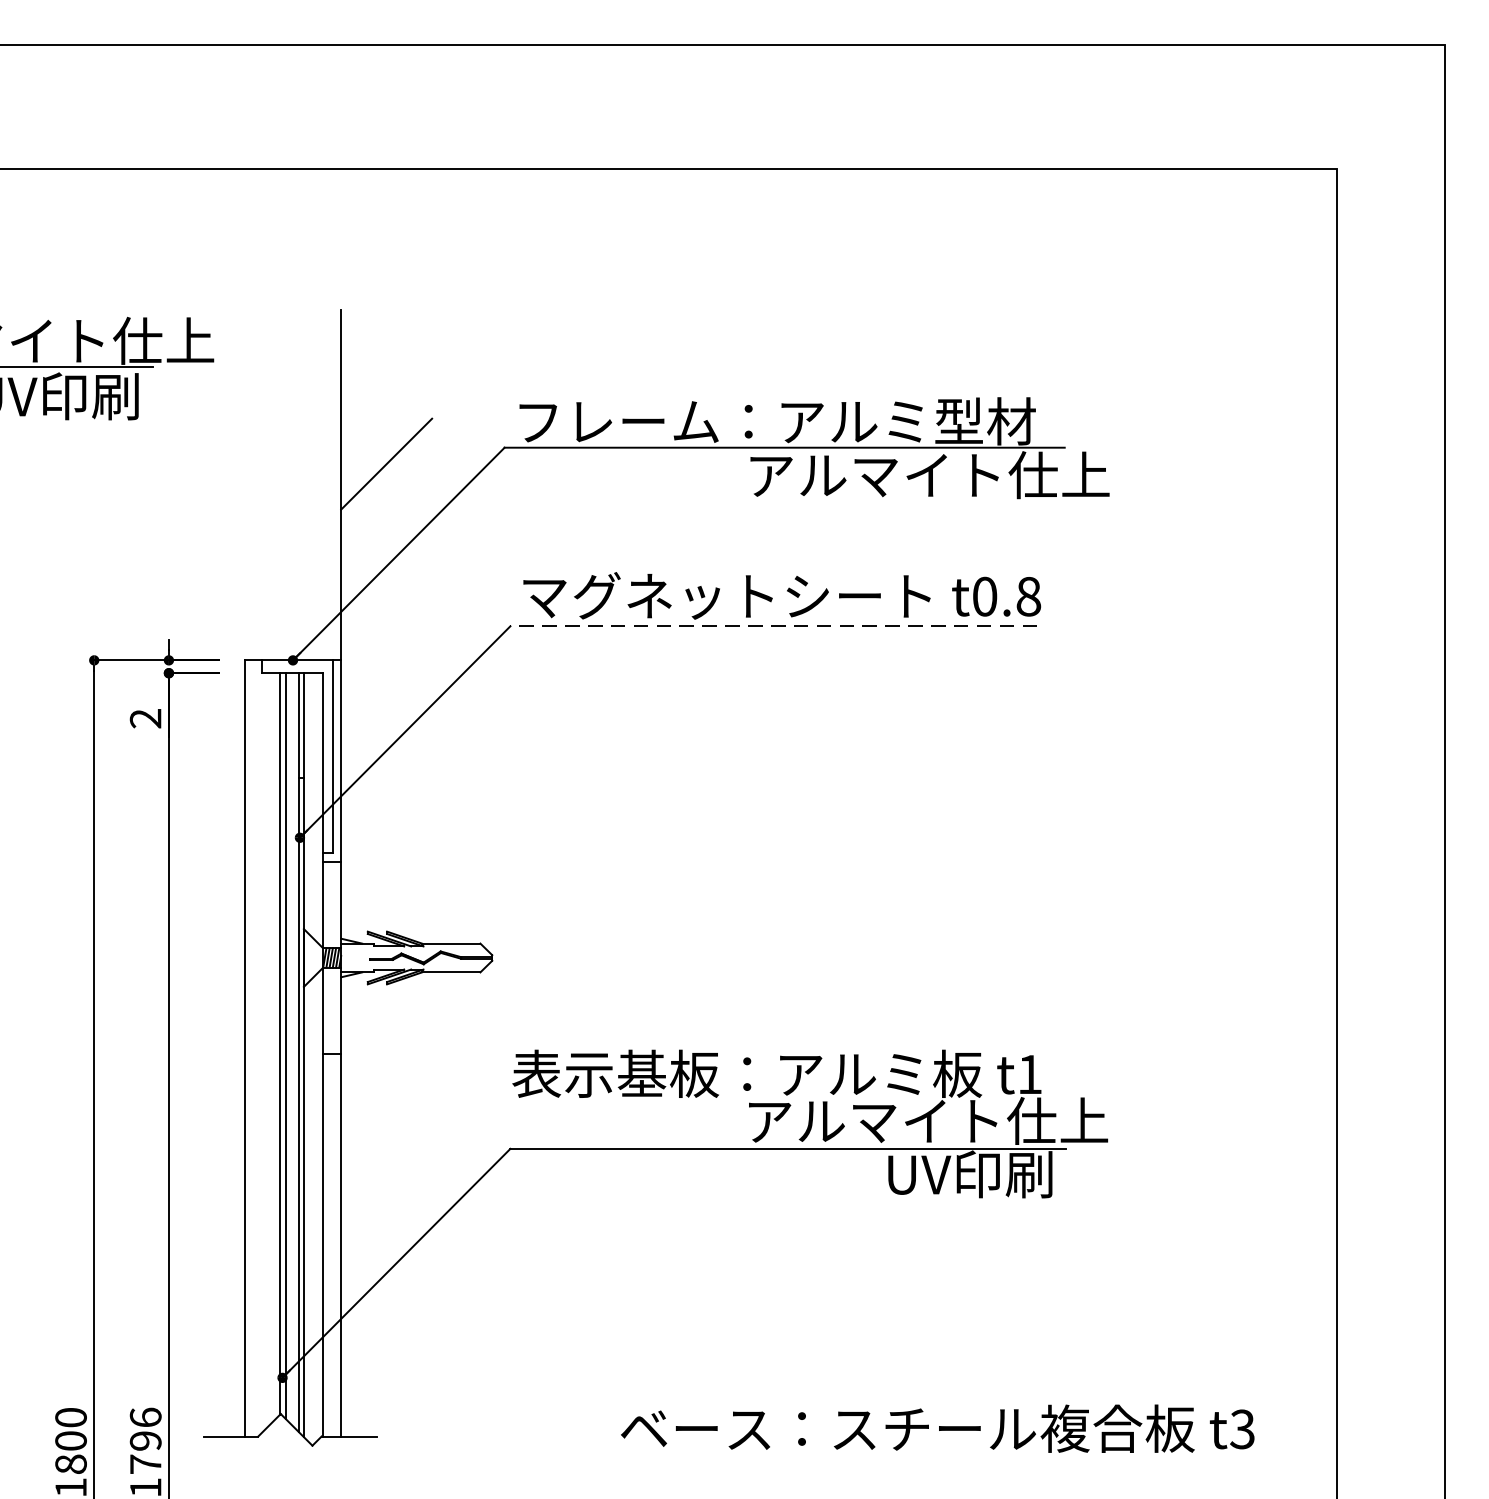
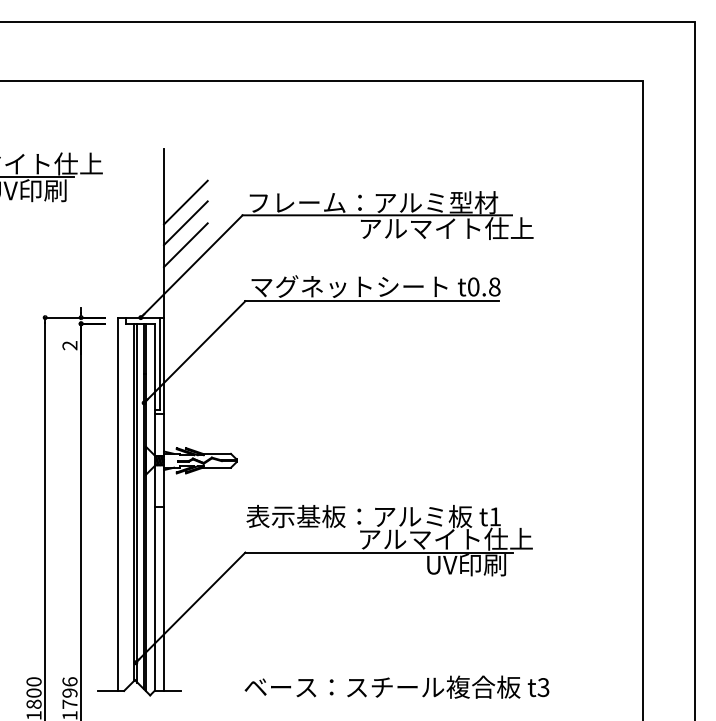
line: (385, 421) -> (185, 202), added
line: (385, 510) -> (185, 245), added
line: (774, 626) -> (372, 301), dashed -> solid
text: (936, 1427) -> (396, 686), moved

